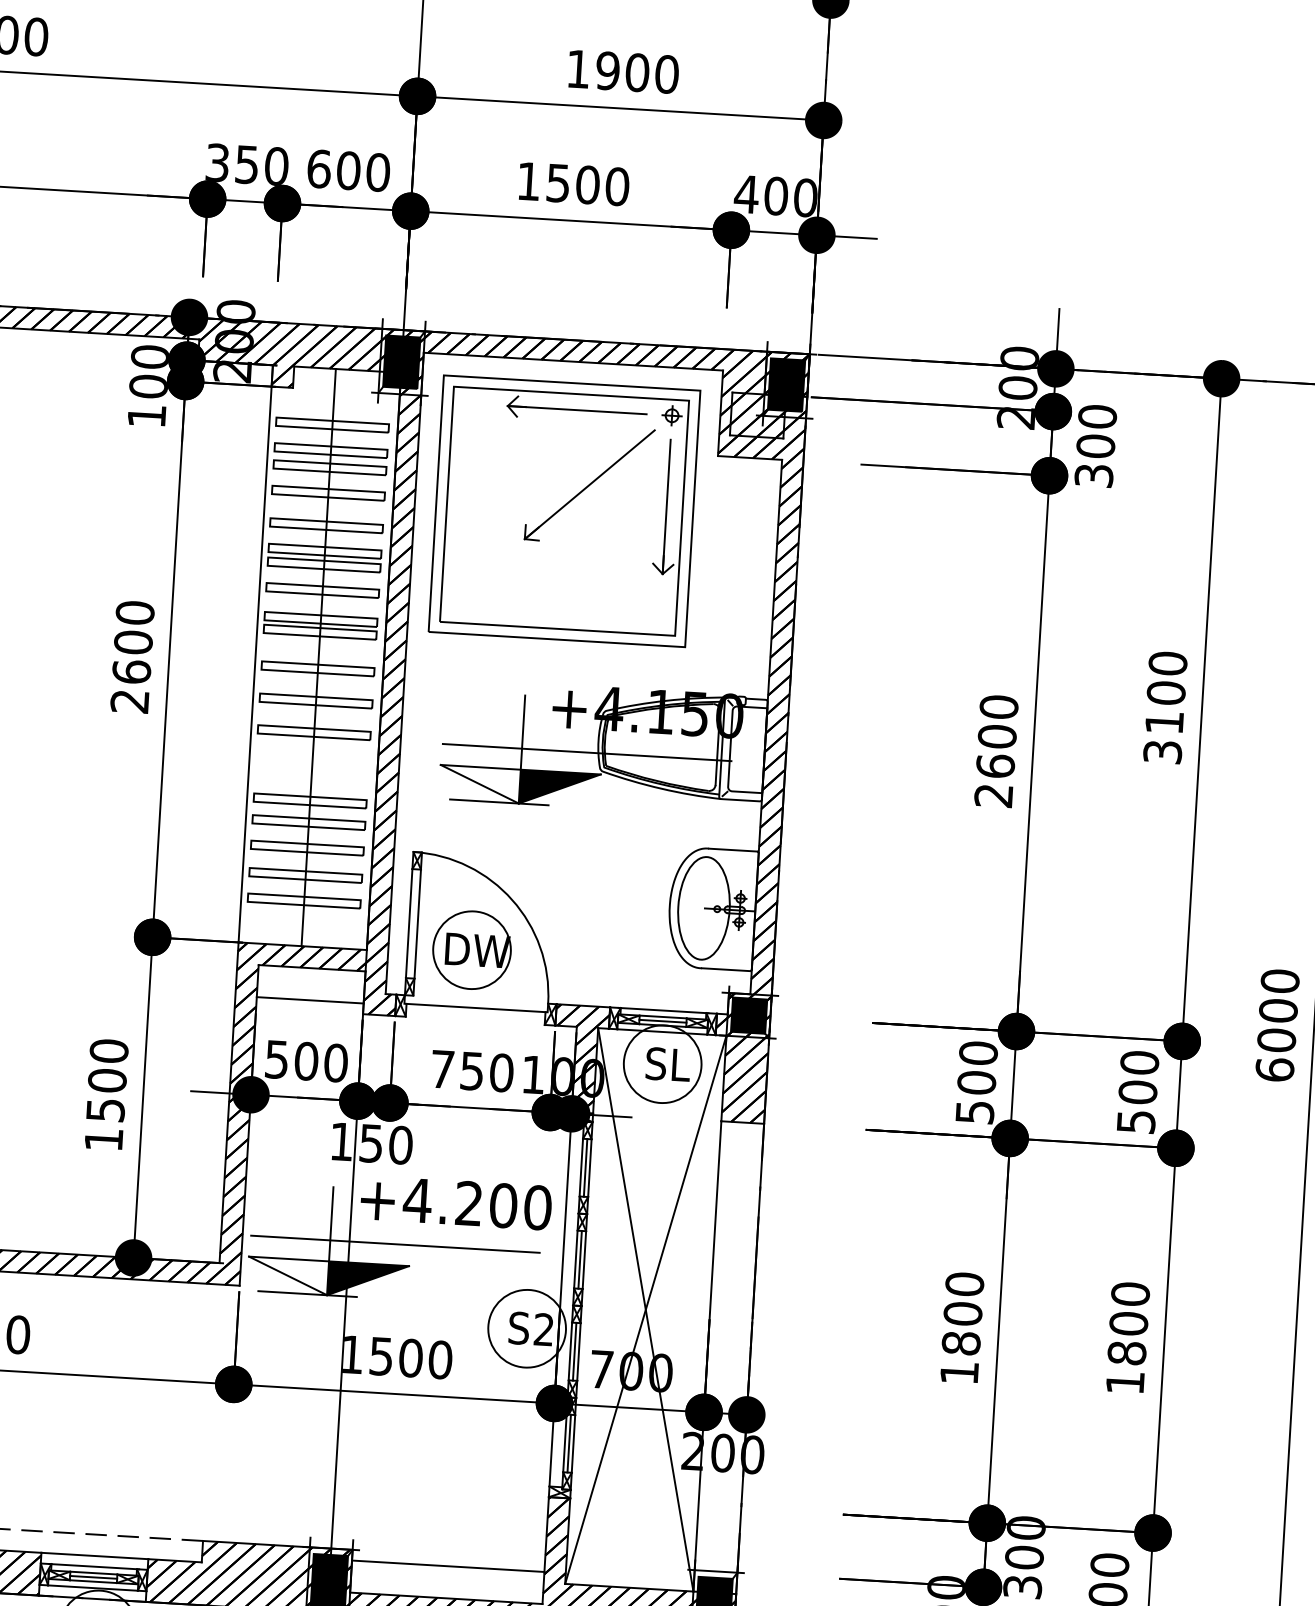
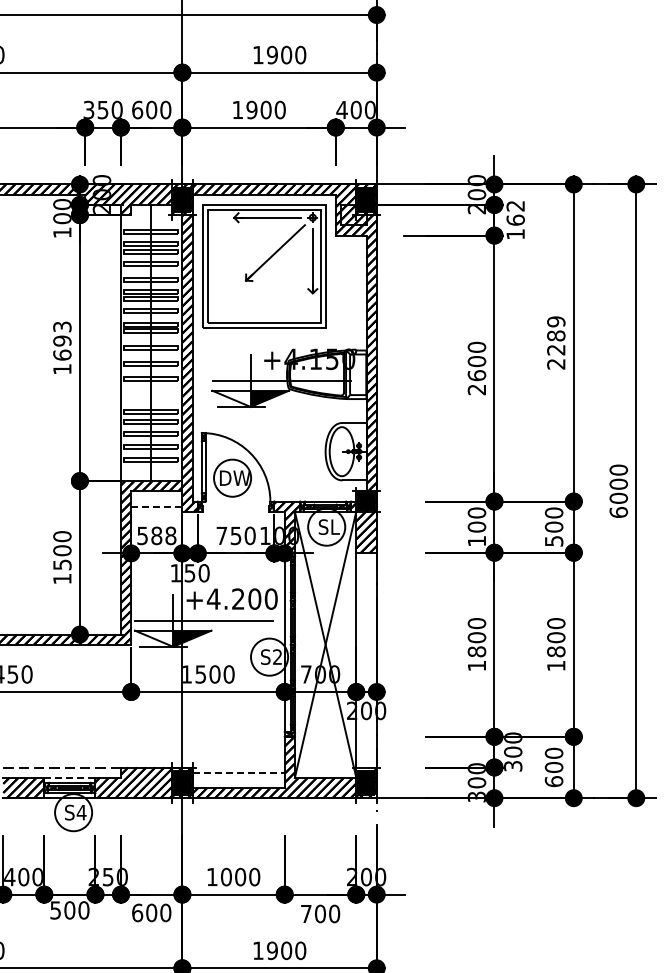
text: (557, 181) -> (251, 109), 1500 -> 1900
text: (1095, 444) -> (515, 219), 300 -> 162
text: (132, 655) -> (62, 347), 2600 -> 1693
text: (1165, 706) -> (556, 342), 3100 -> 2289
line: (309, 999) -> (156, 506), solid -> dashed
line: (474, 1007) -> (235, 505), removed
text: (320, 1061) -> (163, 535), 500 -> 588
text: (976, 1112) -> (477, 541), 500 -> 100
line: (94, 1555) -> (69, 777), solid -> dashed
line: (449, 1566) -> (239, 772), solid -> dashed

